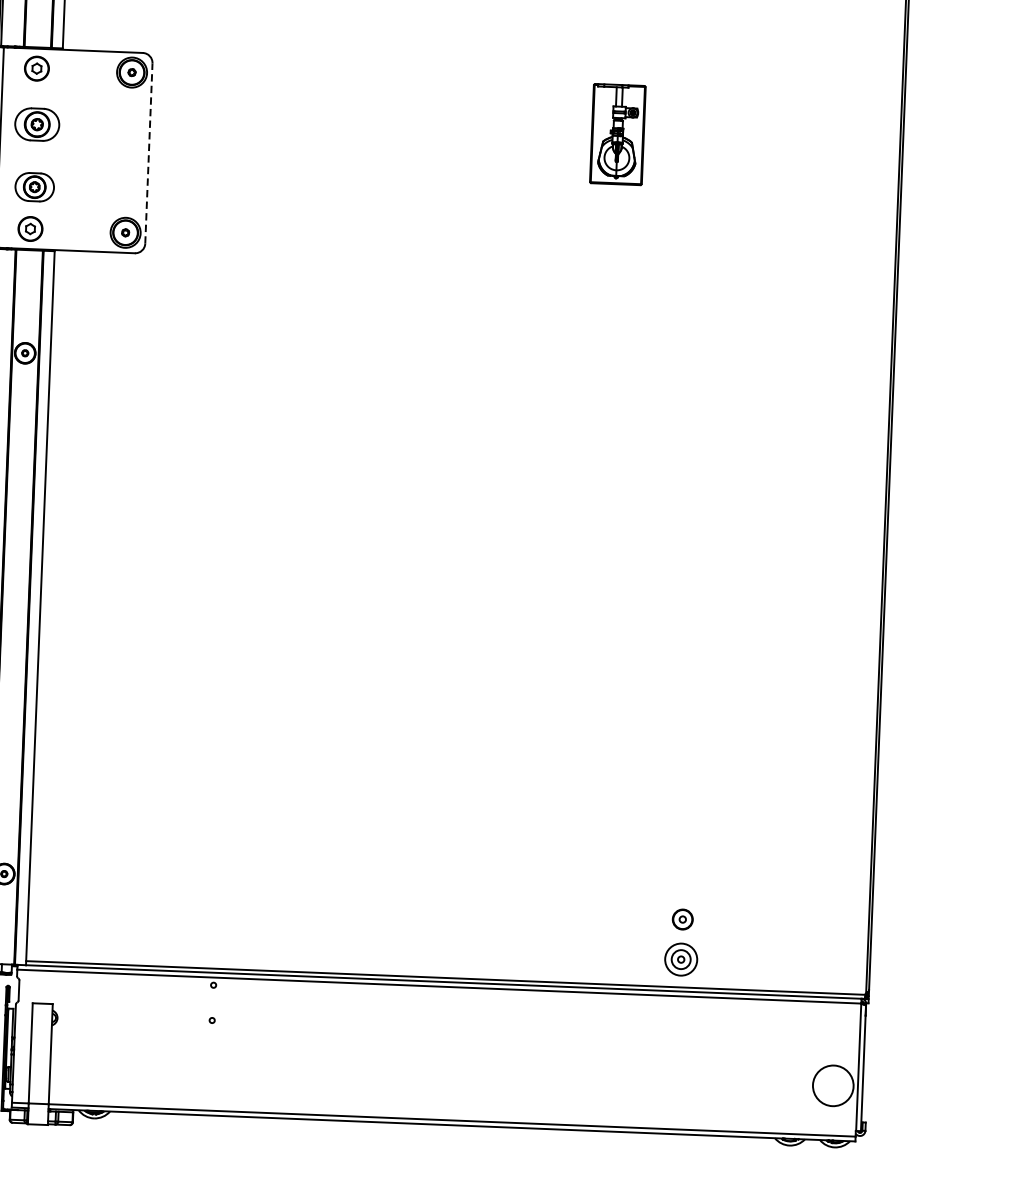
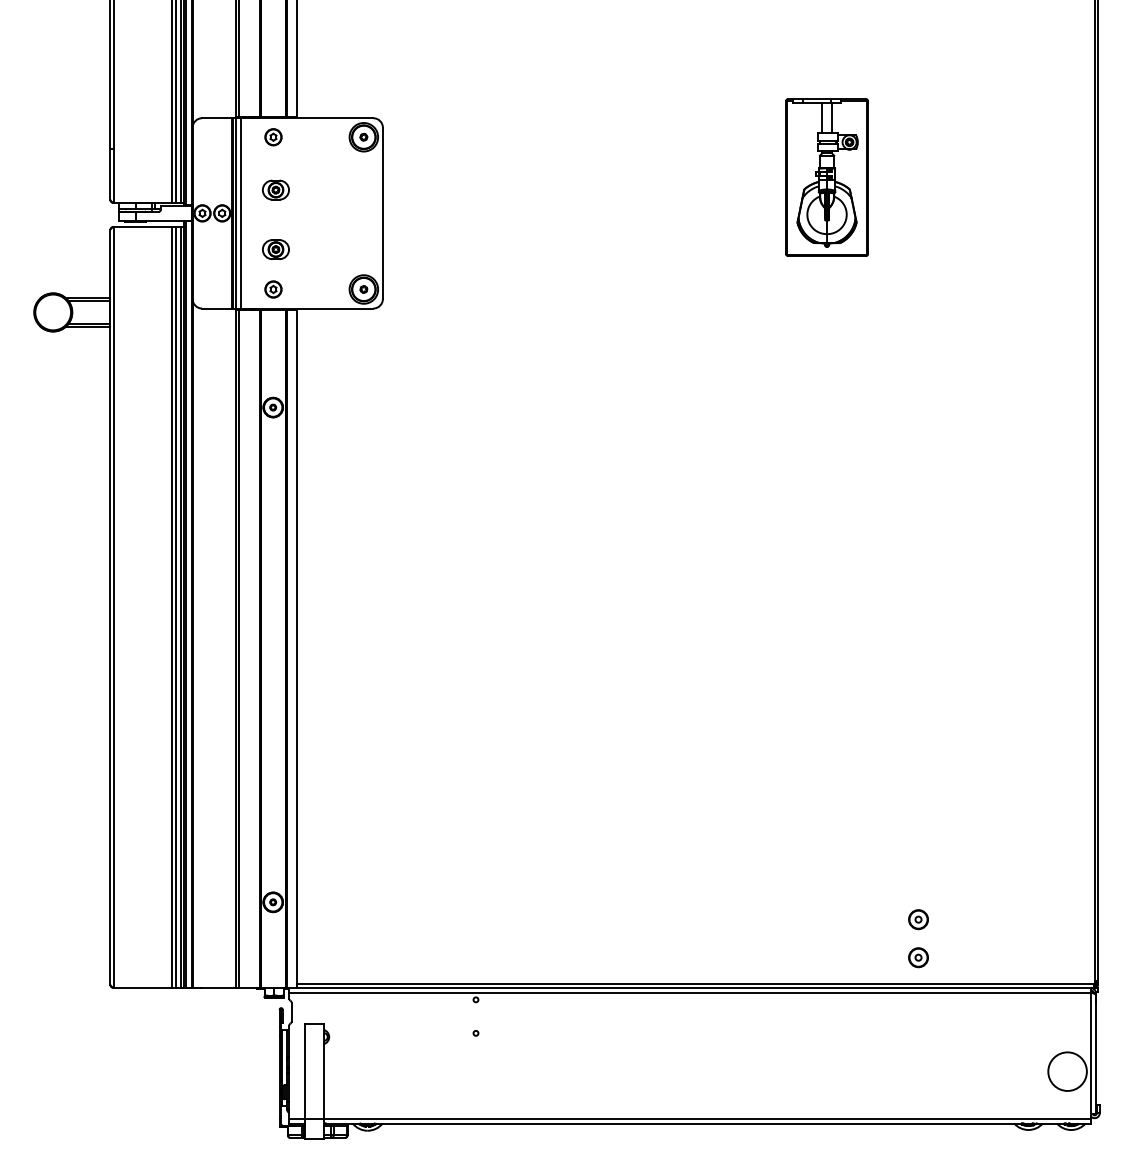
part: (36, 69) -> (273, 137), size x0.71
part: (36, 123) -> (275, 189), size x0.62
part: (617, 134) -> (826, 177), size x1.67
line: (148, 153) -> (382, 213), dashed -> solid
part: (34, 186) -> (275, 249), size x0.71
part: (30, 229) -> (273, 289), size x0.71
circle: (681, 959) -> (918, 957), size x0.62

